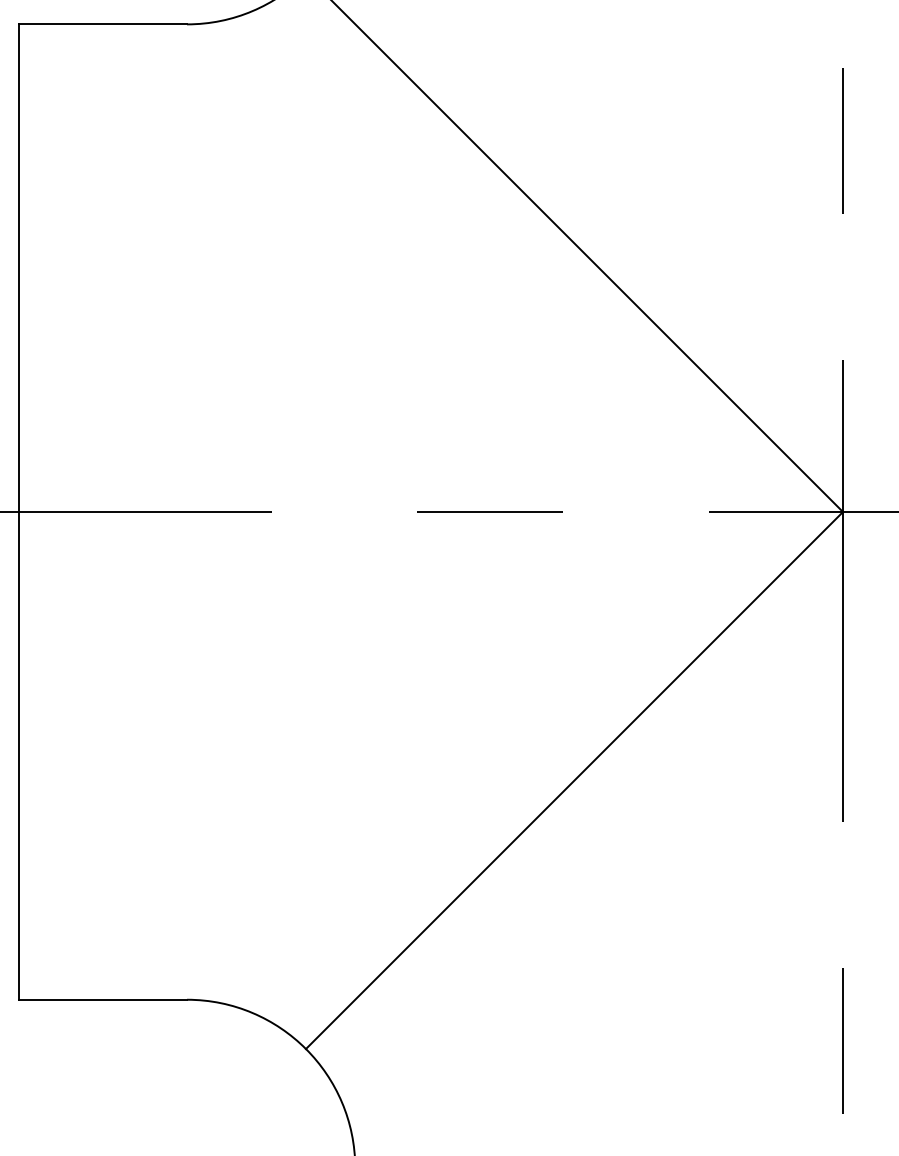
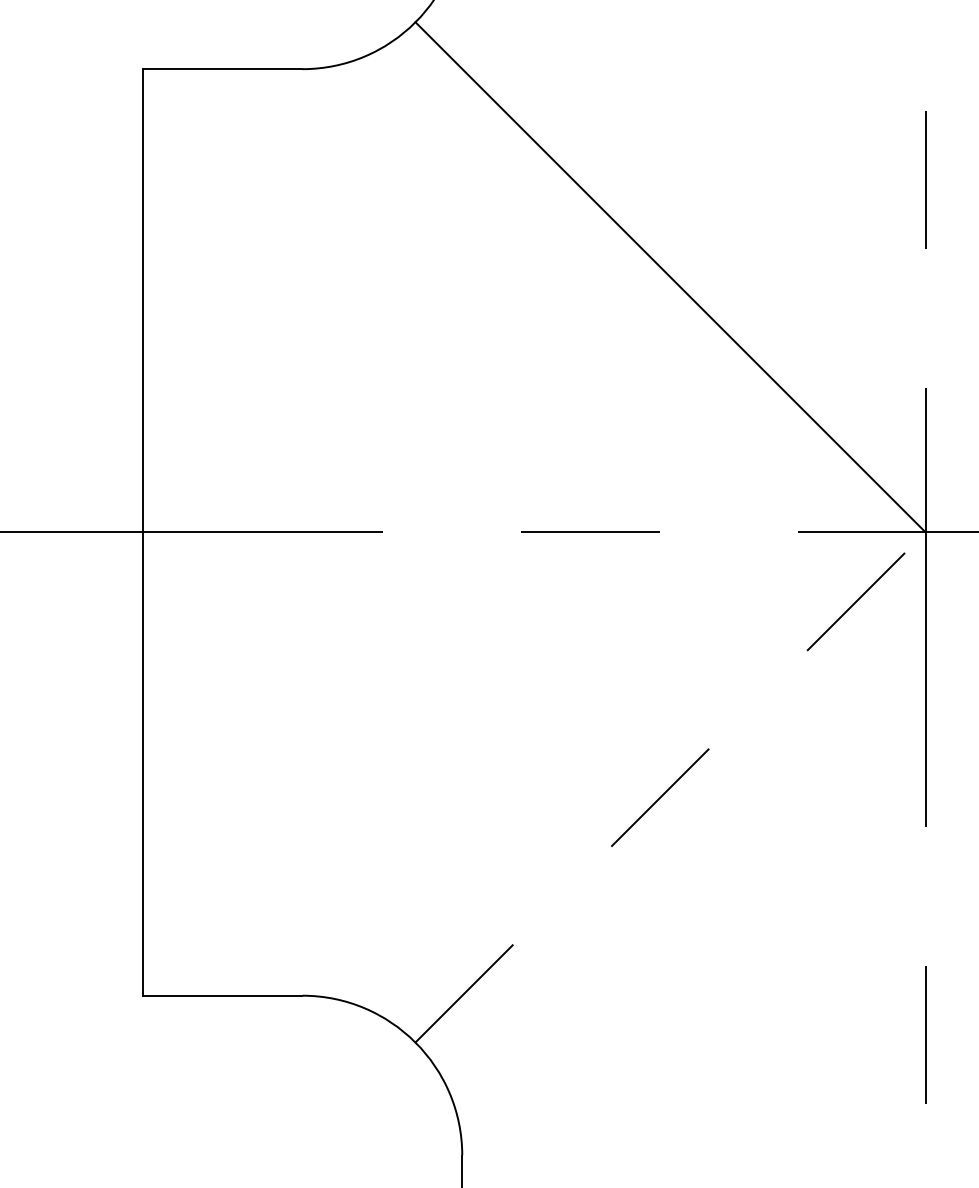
line: (574, 780) -> (670, 787), solid -> dashed

